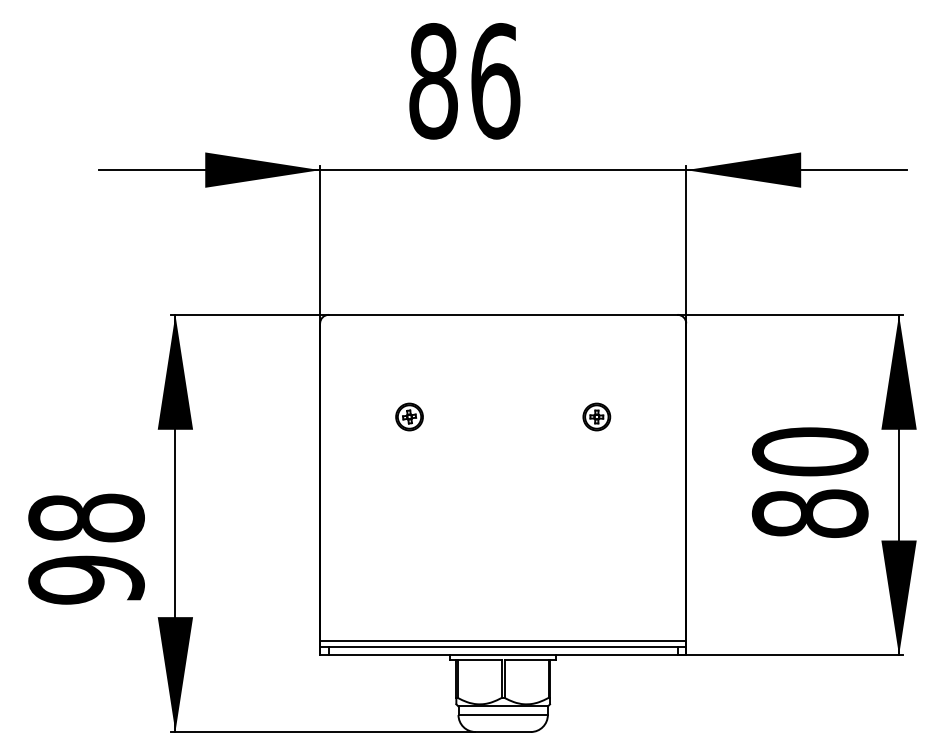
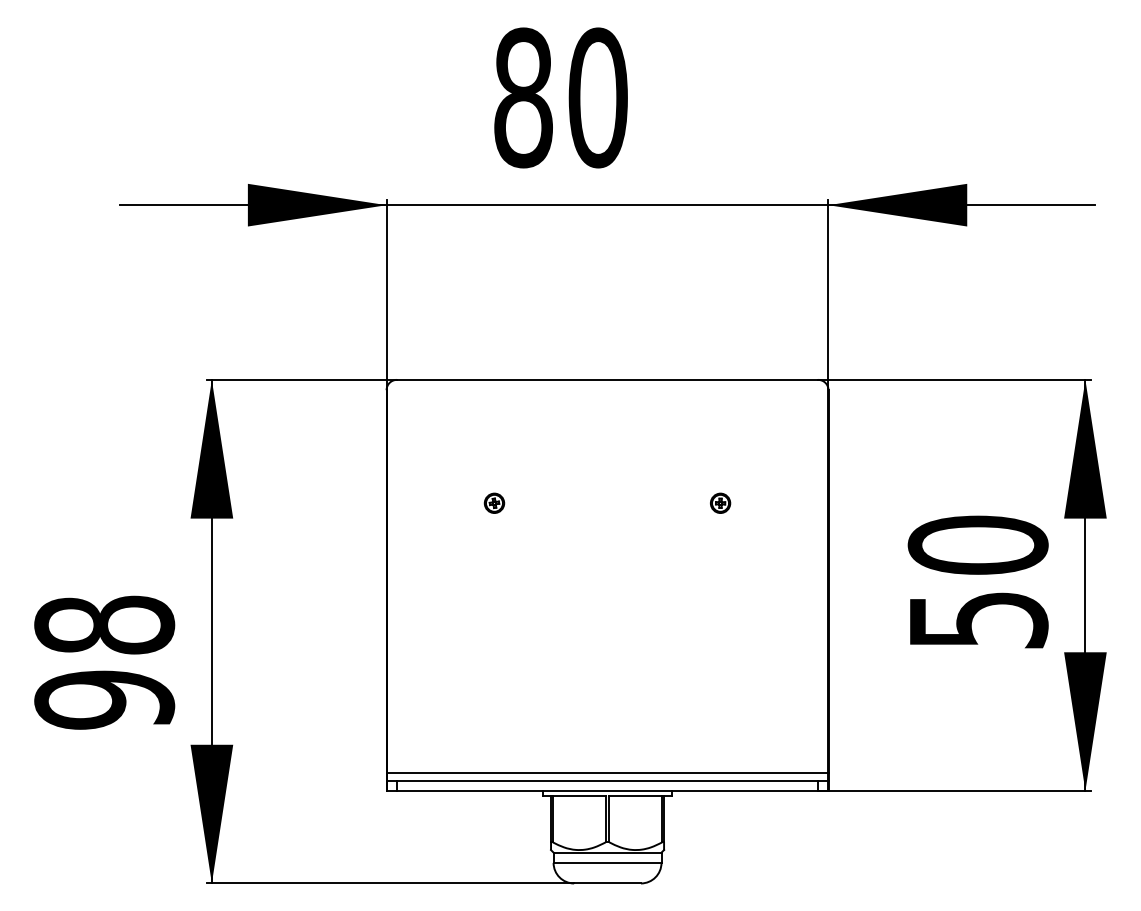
text: (495, 80) -> (598, 97), 86 -> 80
part: (409, 417) -> (494, 503), size x0.6
part: (596, 417) -> (720, 503), size x0.6
text: (809, 513) -> (977, 619), 80 -> 50

